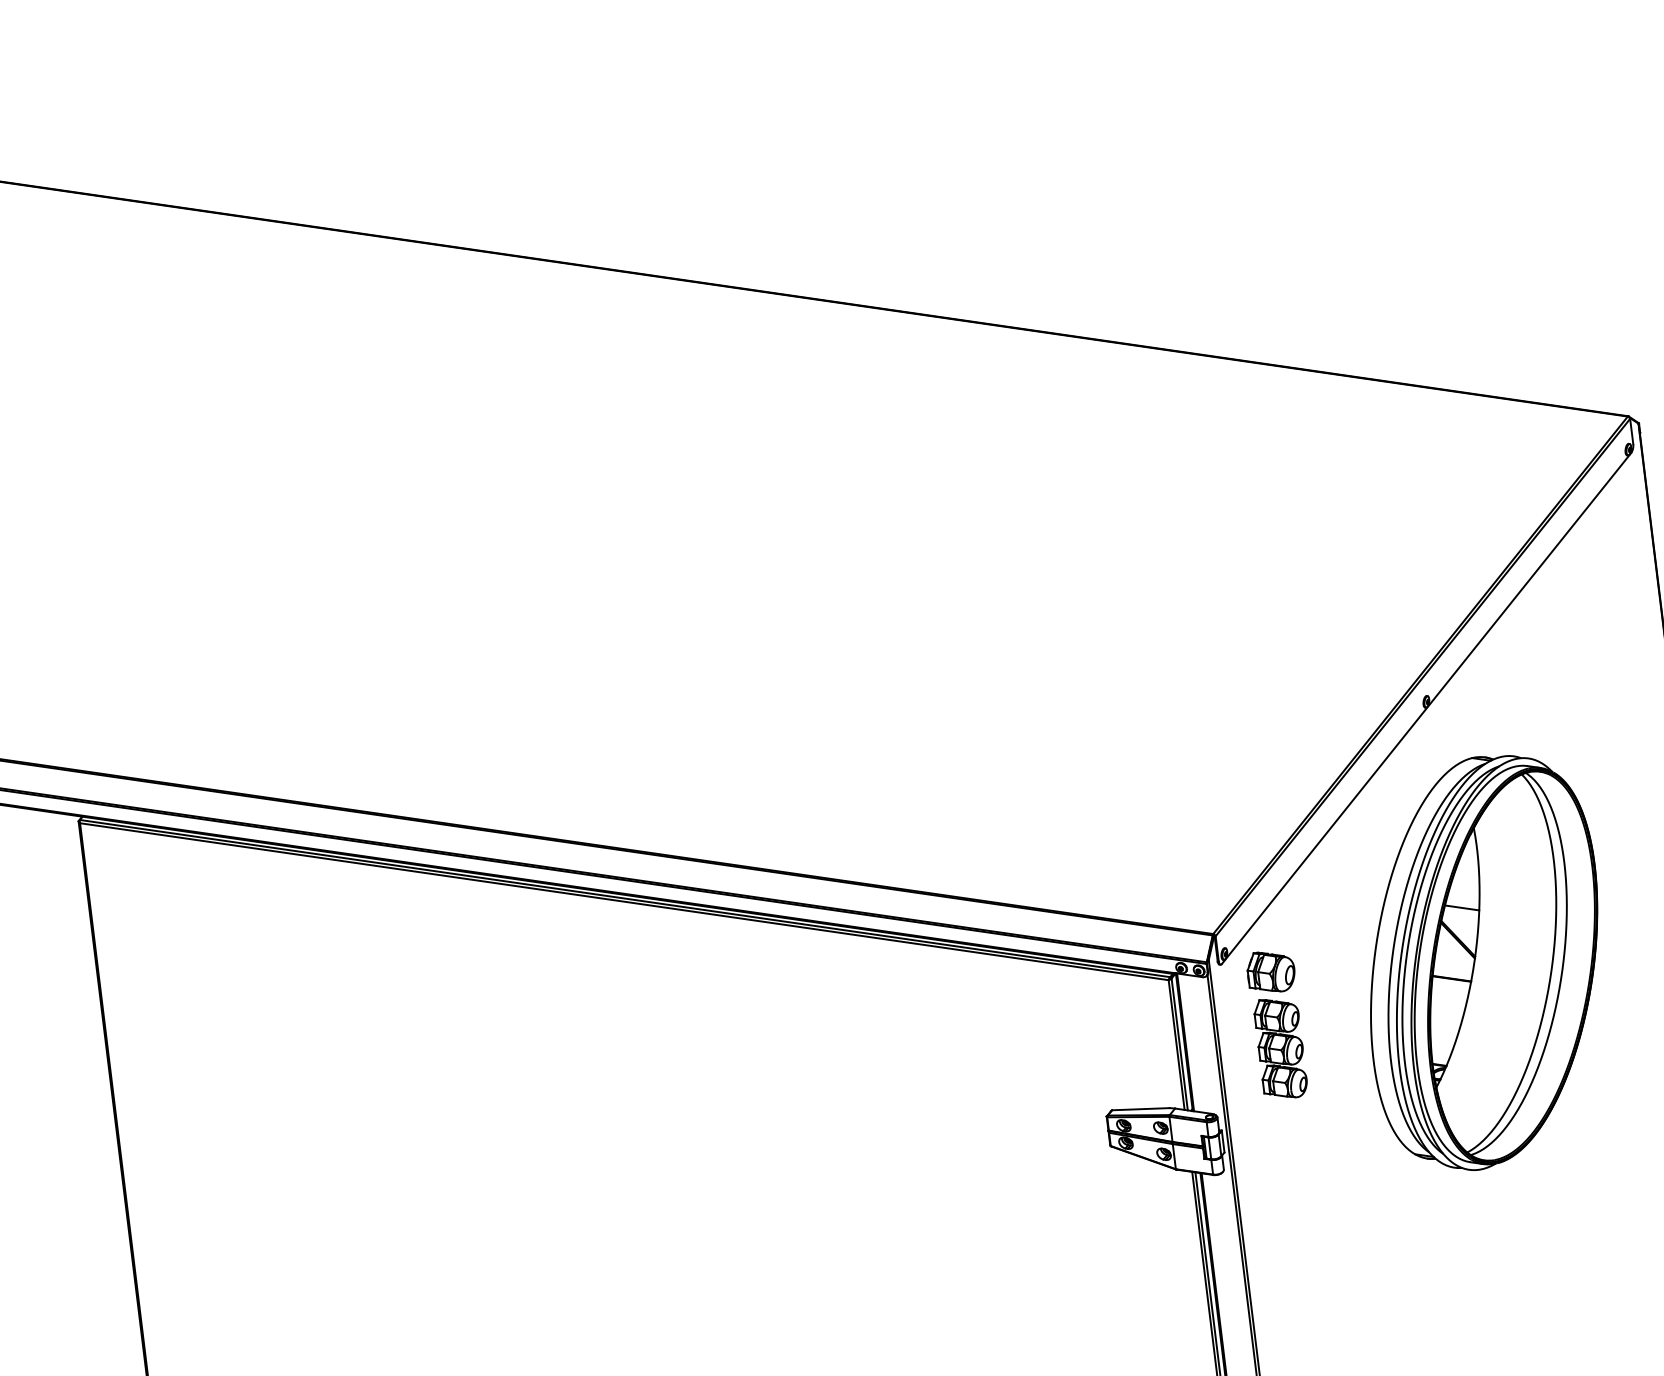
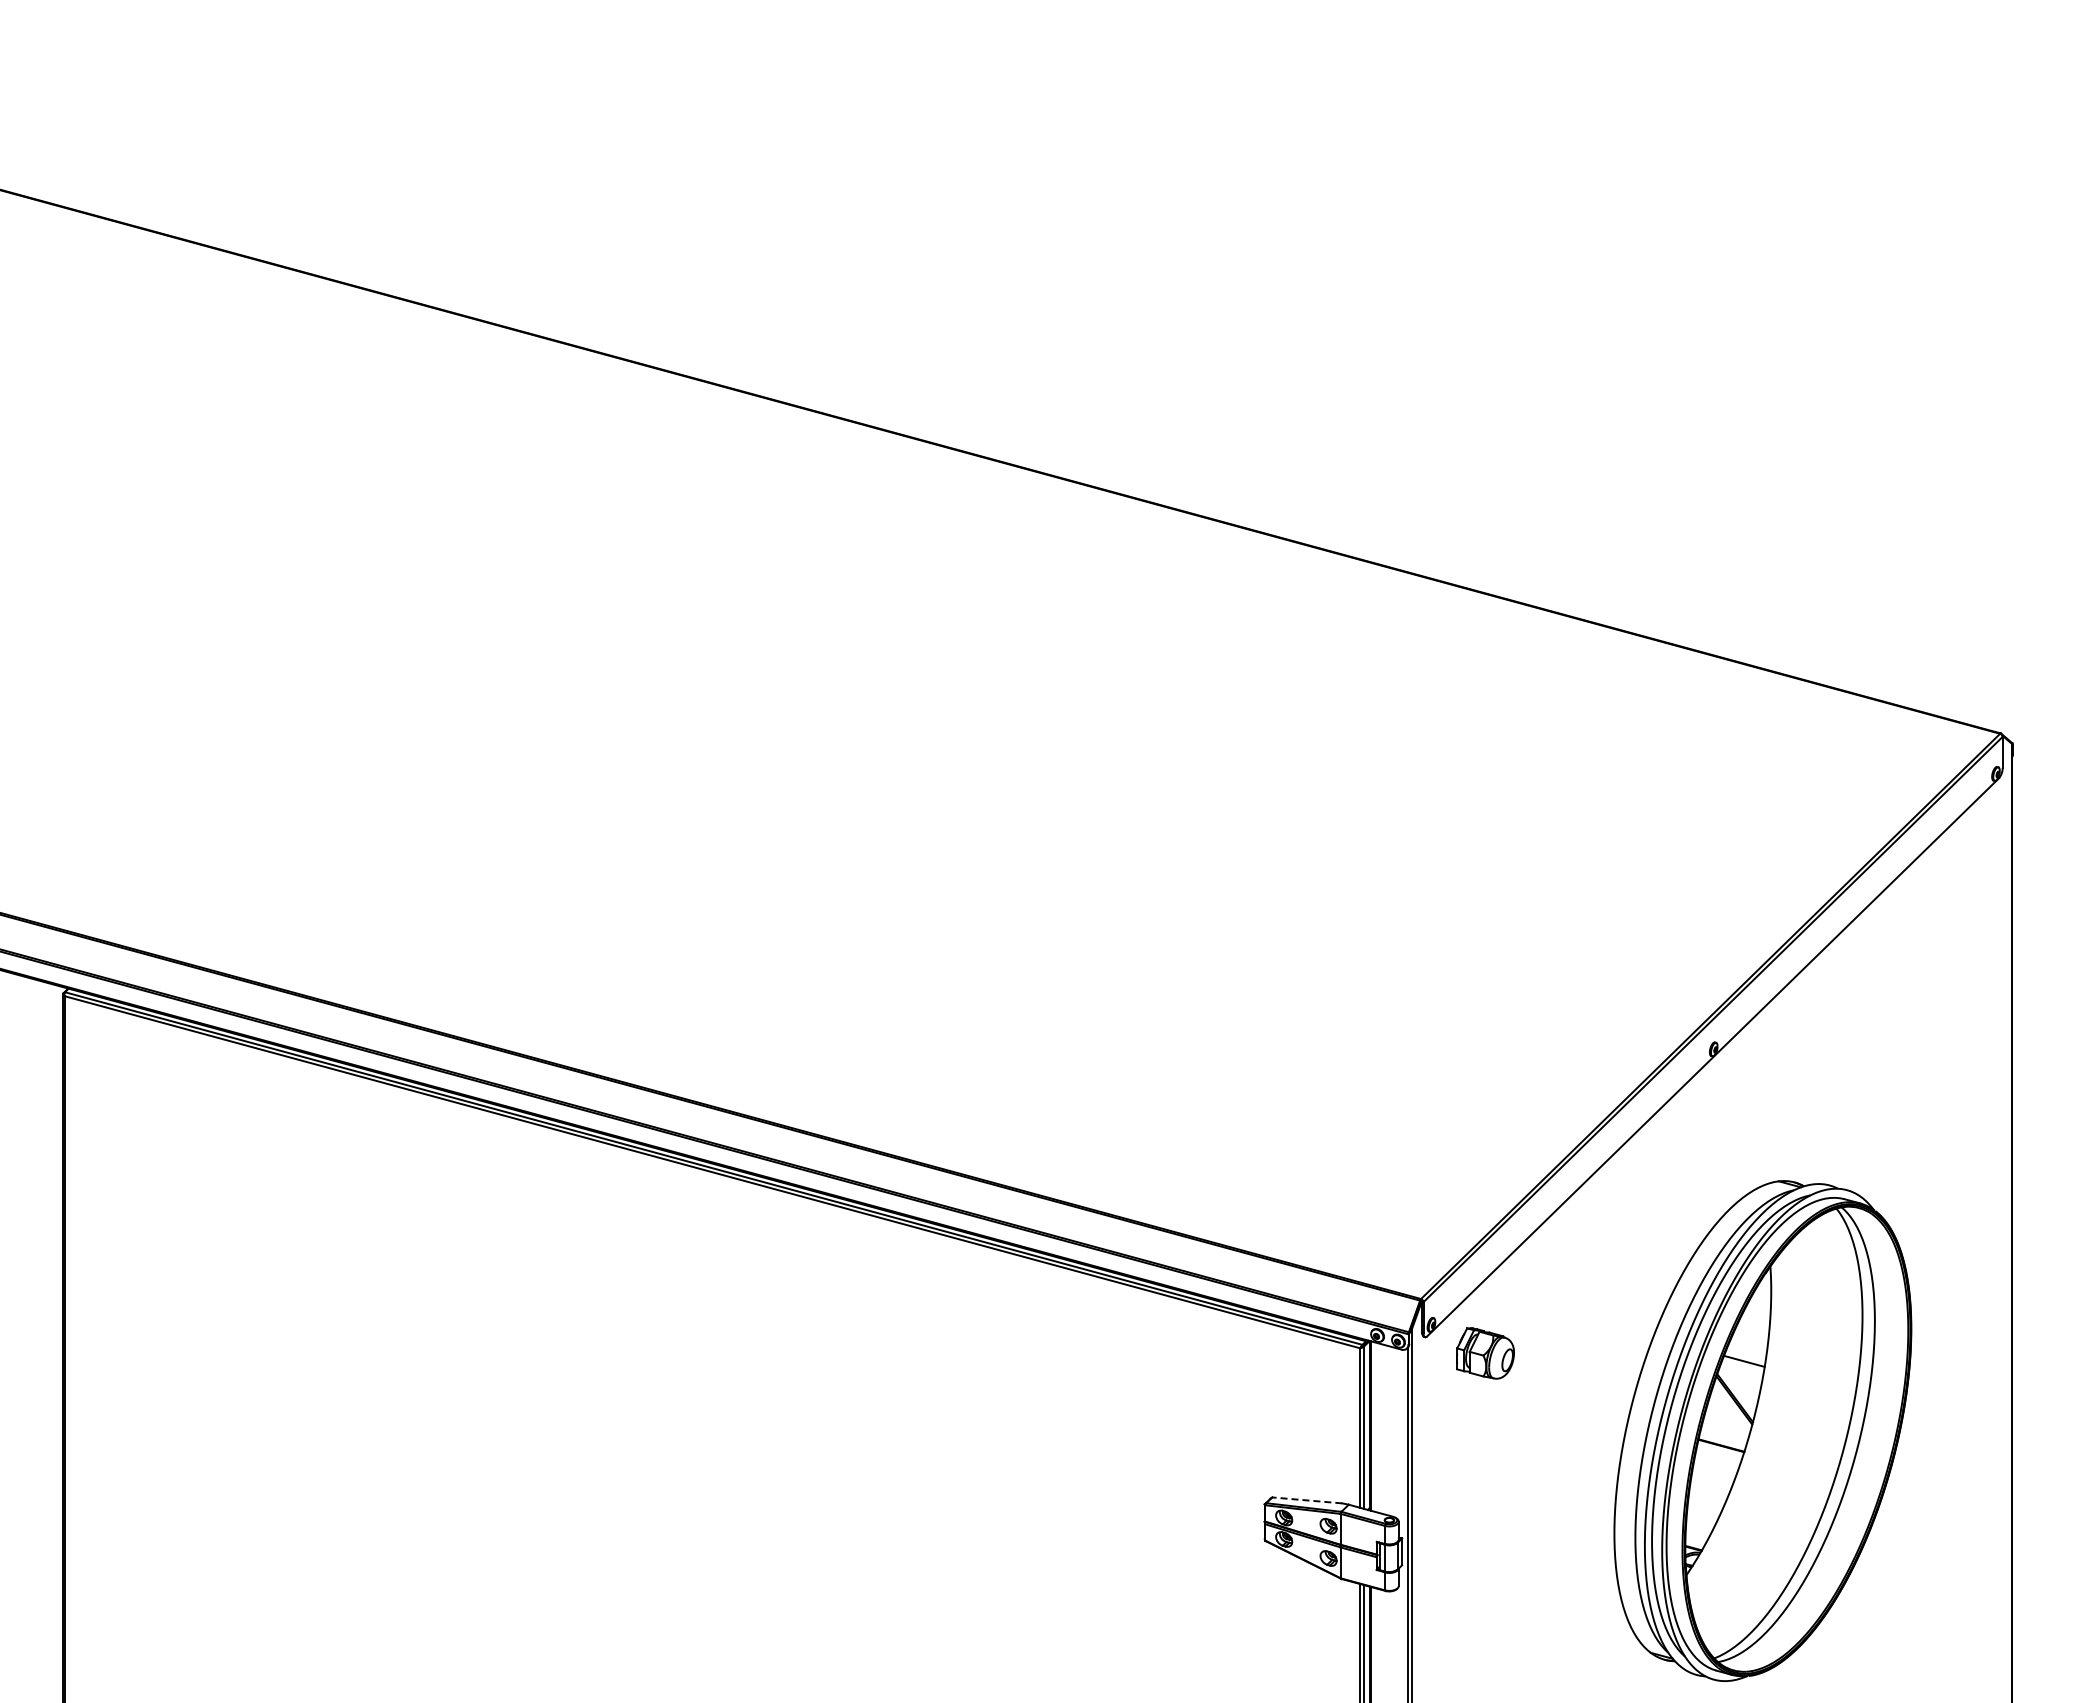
part: (1483, 962) -> (1762, 1430), moved
part: (1280, 1048) -> (1485, 1447), removed
line: (1140, 1109) -> (1306, 1500), solid -> dashed

